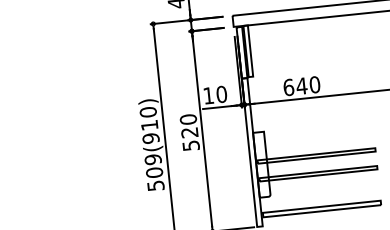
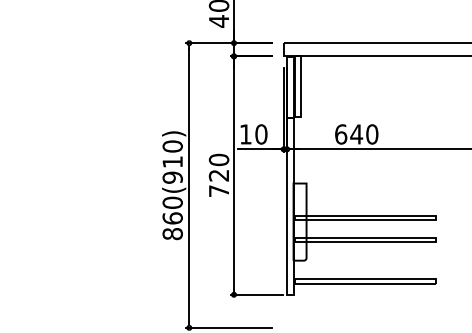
text: (191, 145) -> (219, 190), 520 -> 720
text: (154, 172) -> (172, 218), 509(910) -> 860(910)

